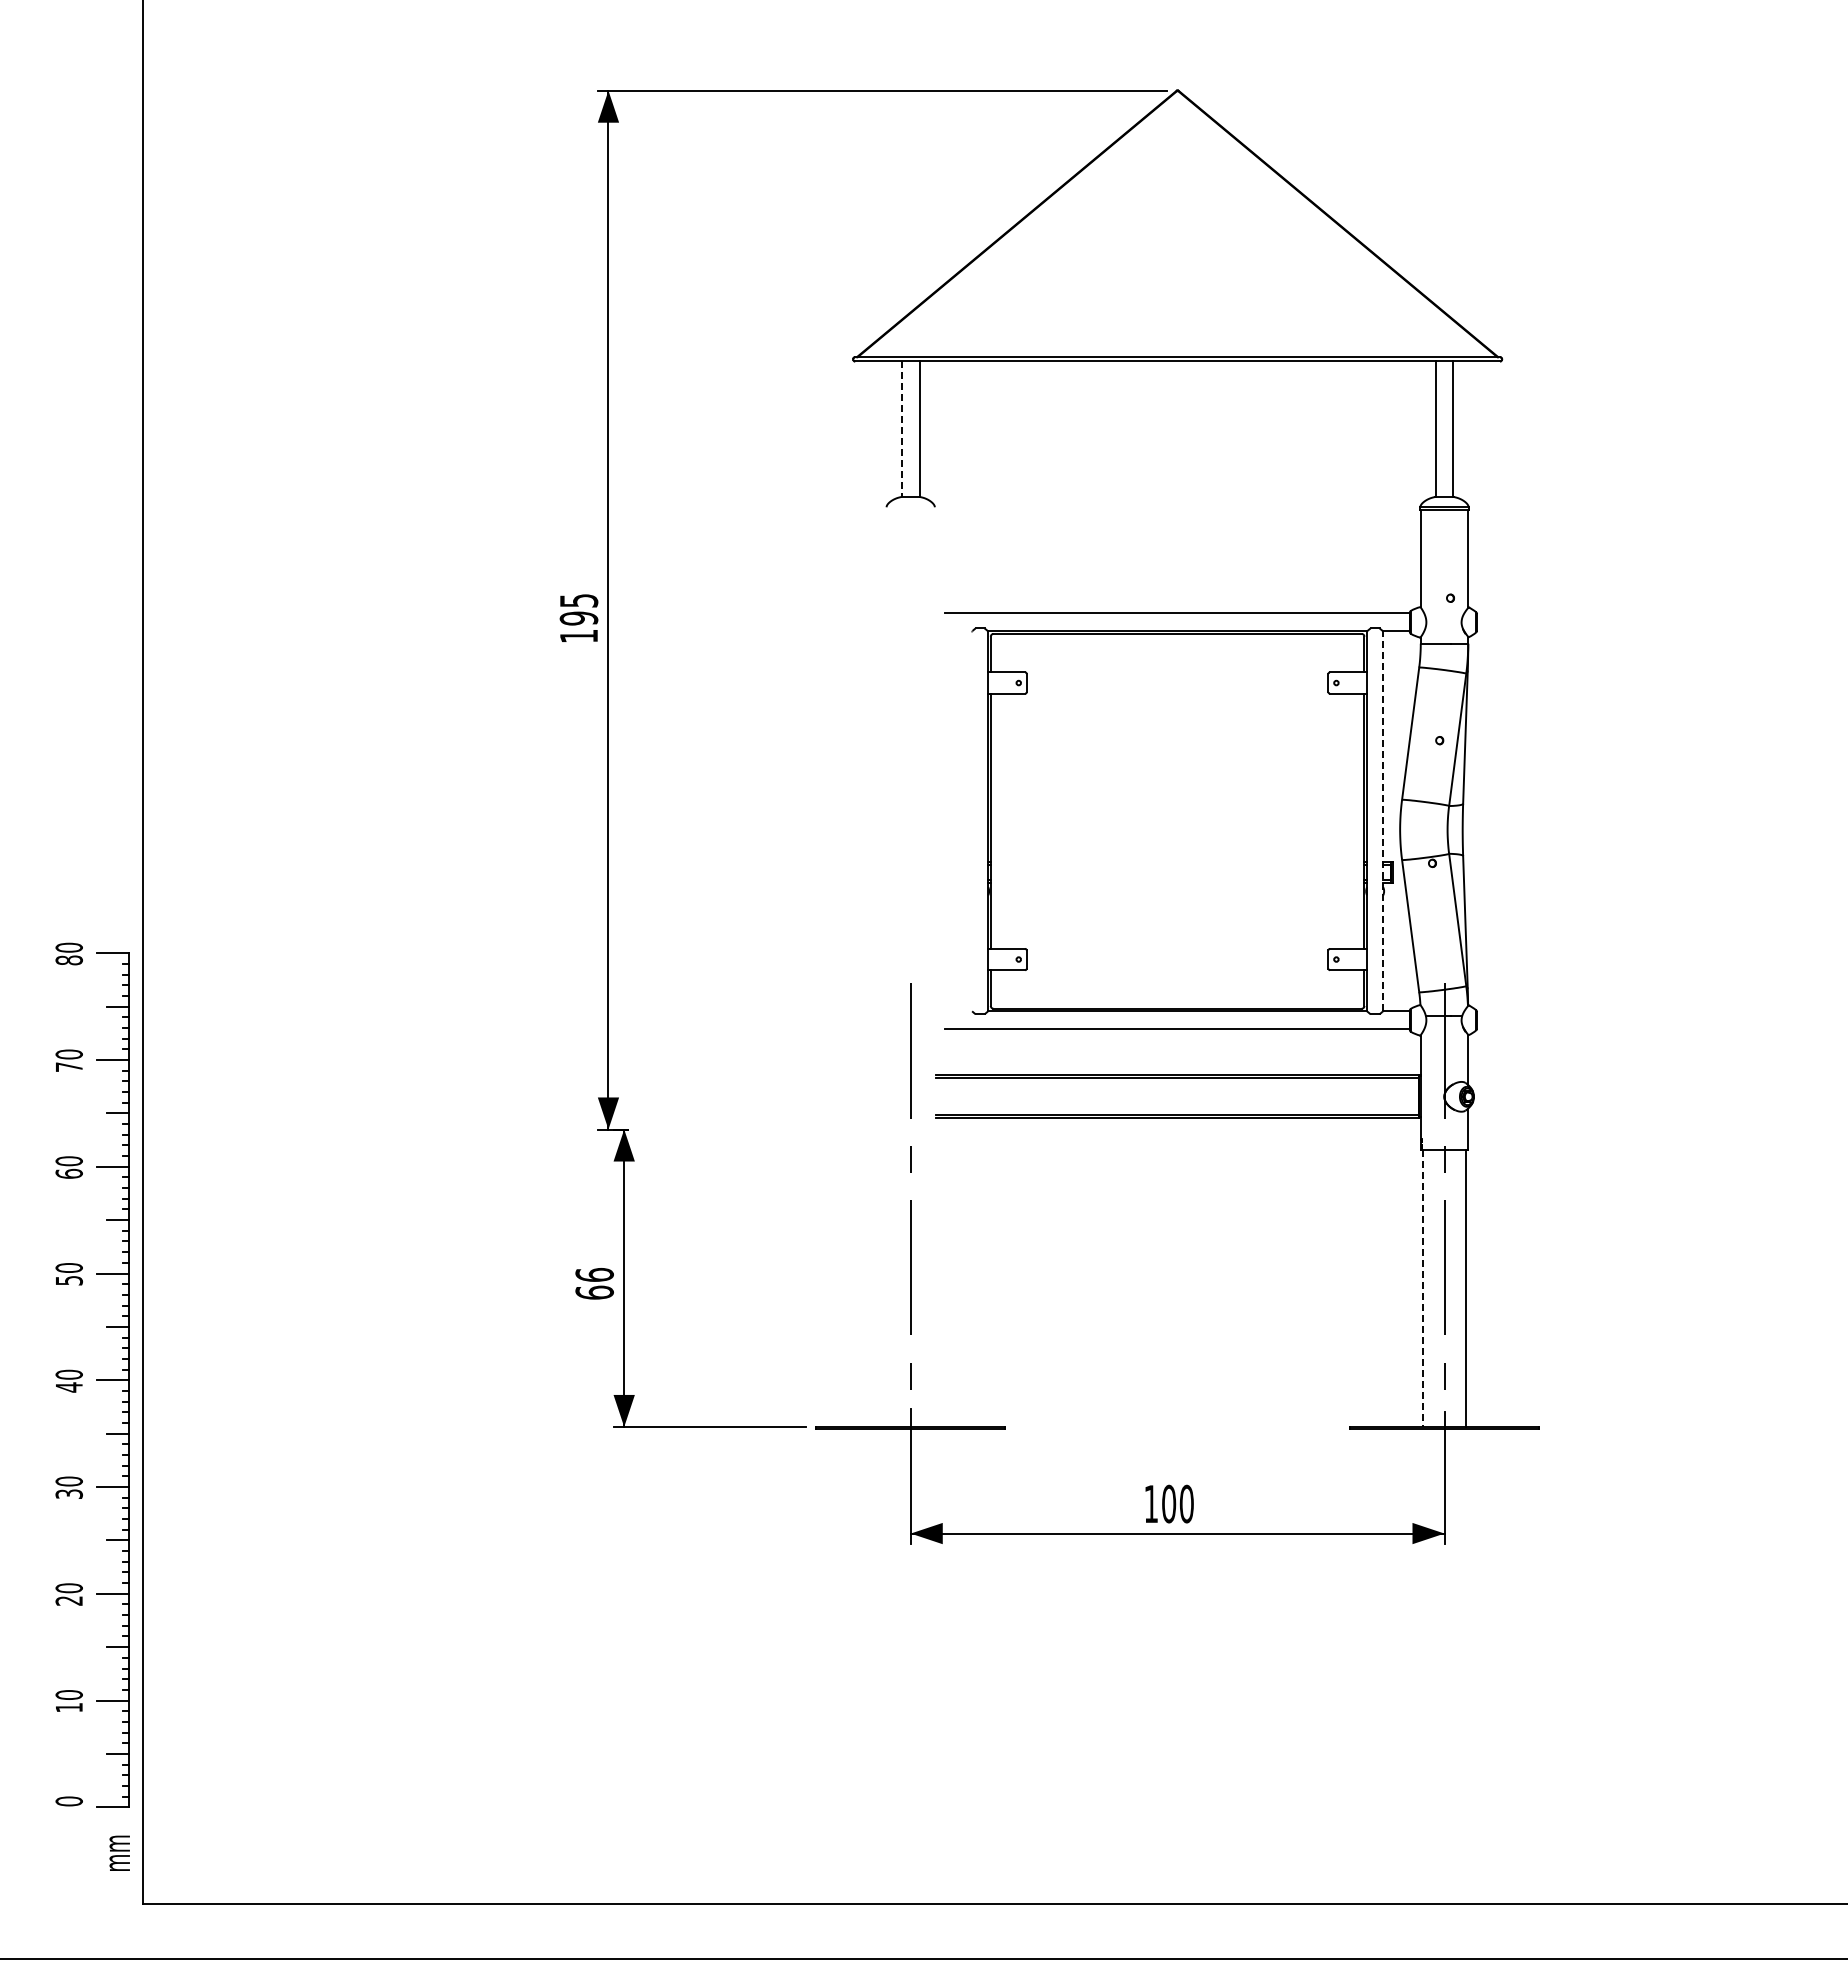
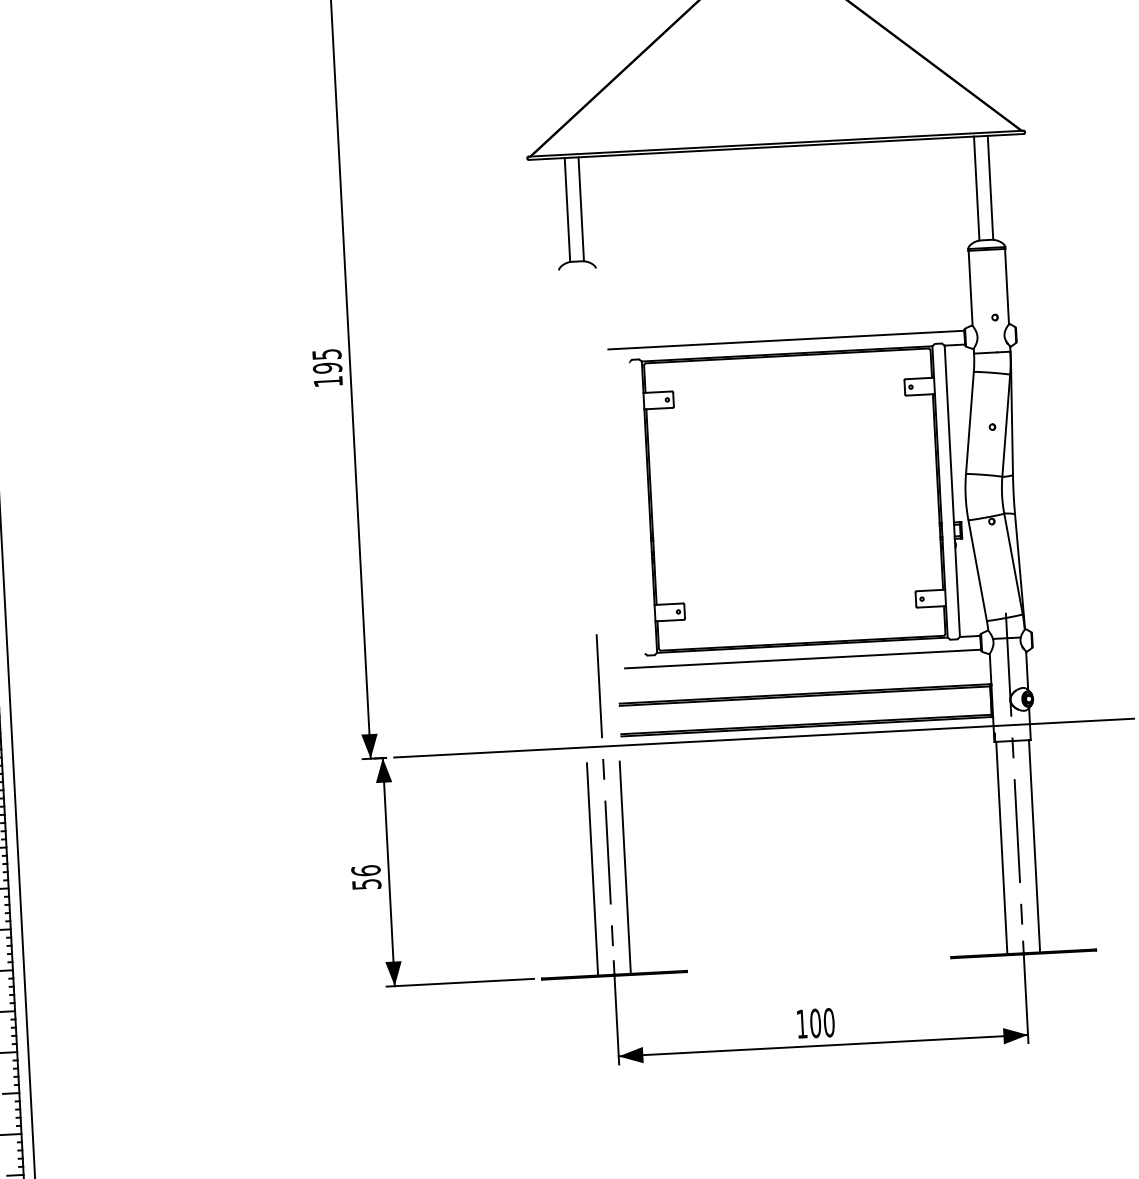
line: (901, 429) -> (567, 210), dashed -> solid
line: (1383, 821) -> (952, 491), dashed -> solid
line: (1121, 1129) -> (764, 738), added
line: (889, 1288) -> (592, 869), added
line: (932, 1288) -> (625, 867), added
line: (1423, 1289) -> (1002, 848), dashed -> solid
text: (594, 1292) -> (366, 884), 66 -> 56

